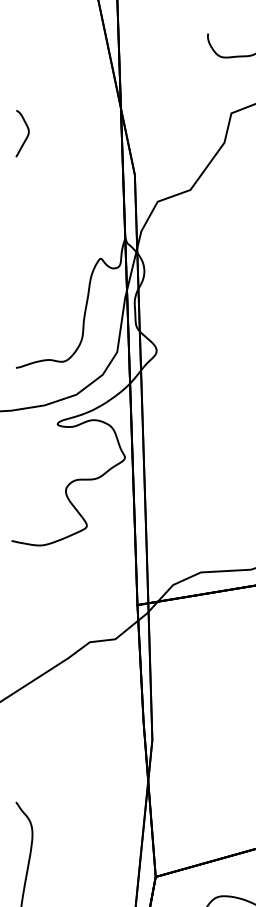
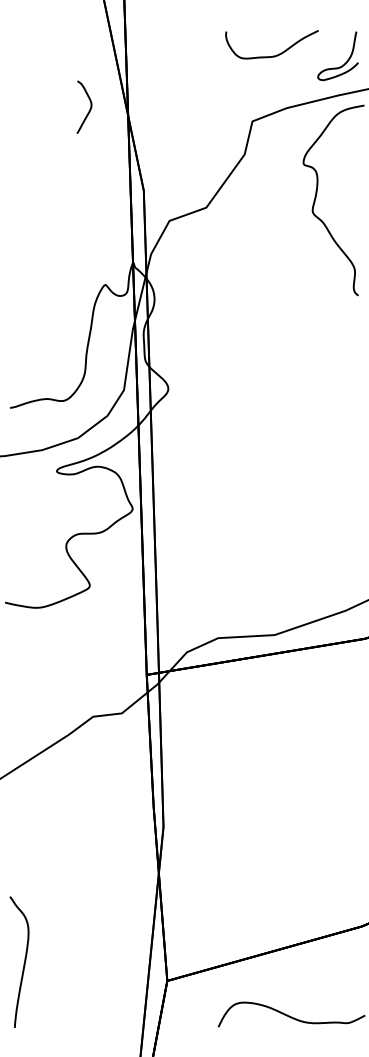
curve: (27, 135) -> (89, 109), moved

